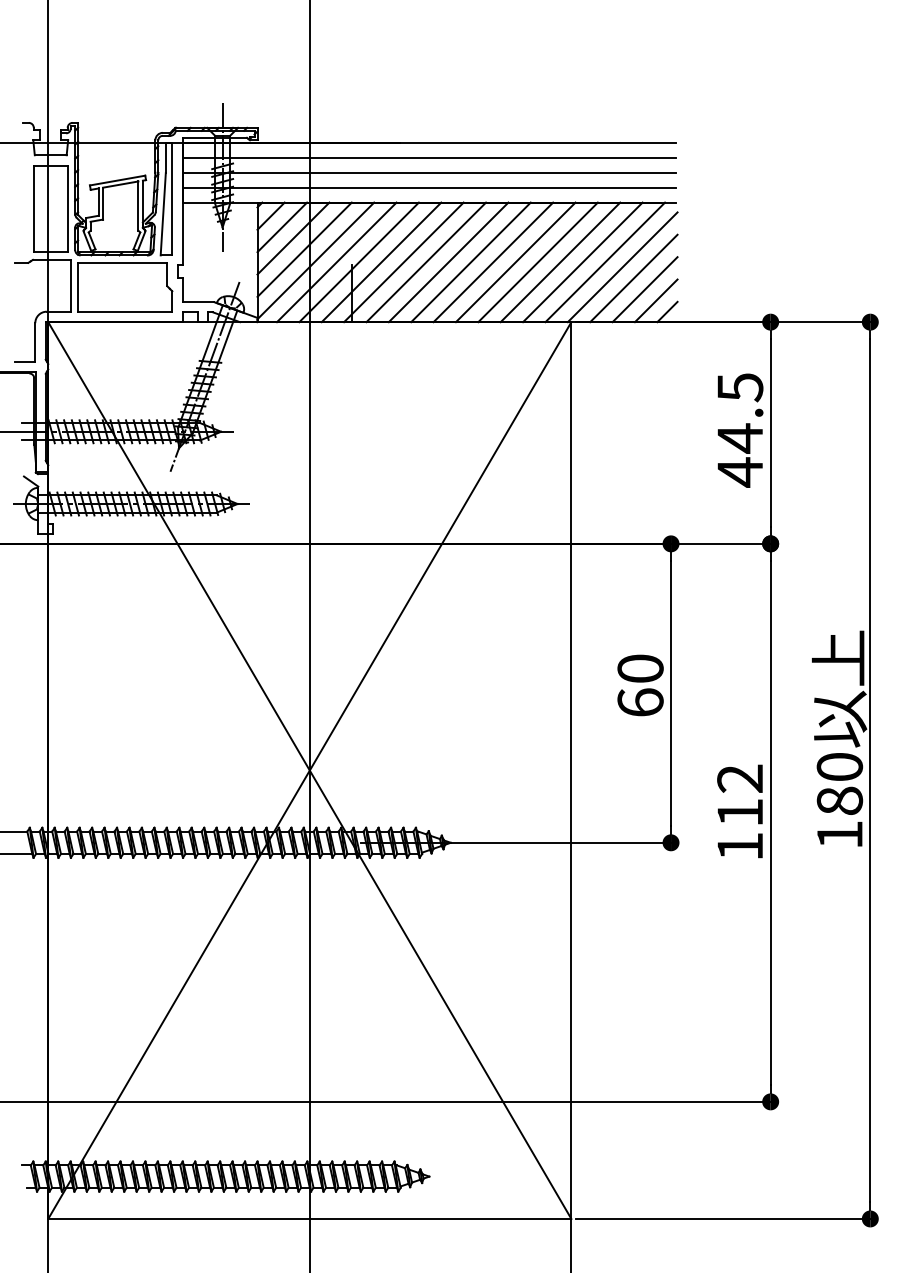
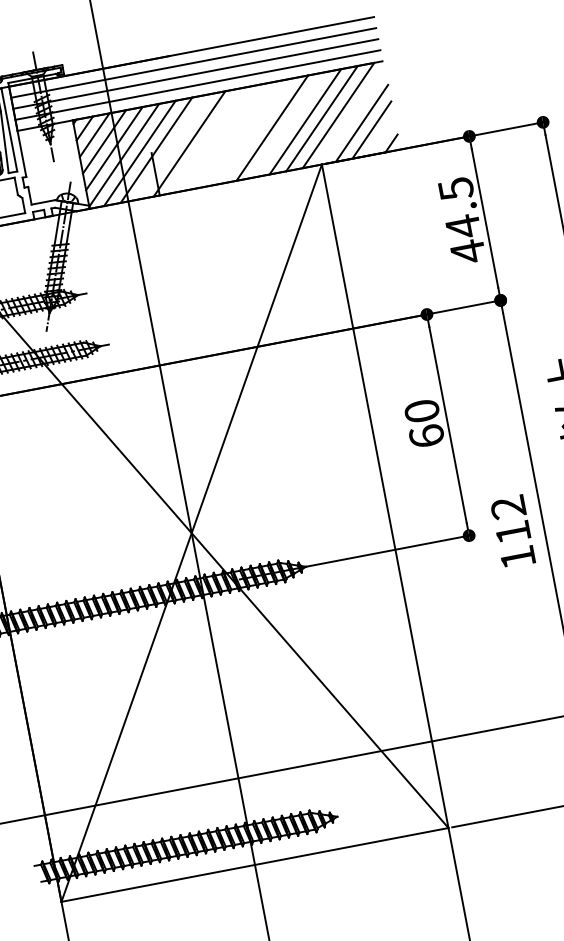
line: (381, 262) -> (173, 147), removed
line: (426, 262) -> (206, 140), removed
line: (448, 262) -> (222, 137), removed
line: (470, 262) -> (238, 134), removed
line: (493, 262) -> (255, 131), removed
line: (537, 262) -> (288, 125), removed
line: (622, 267) -> (352, 116), removed
line: (655, 300) -> (381, 136), removed
text: (739, 811) -> (512, 531), moved

